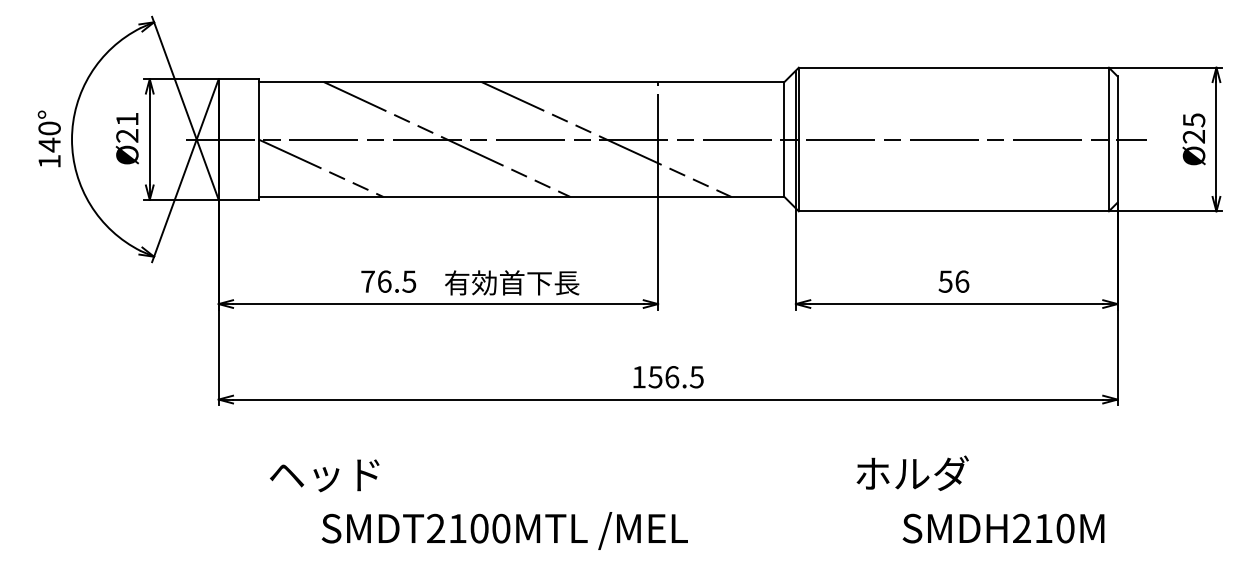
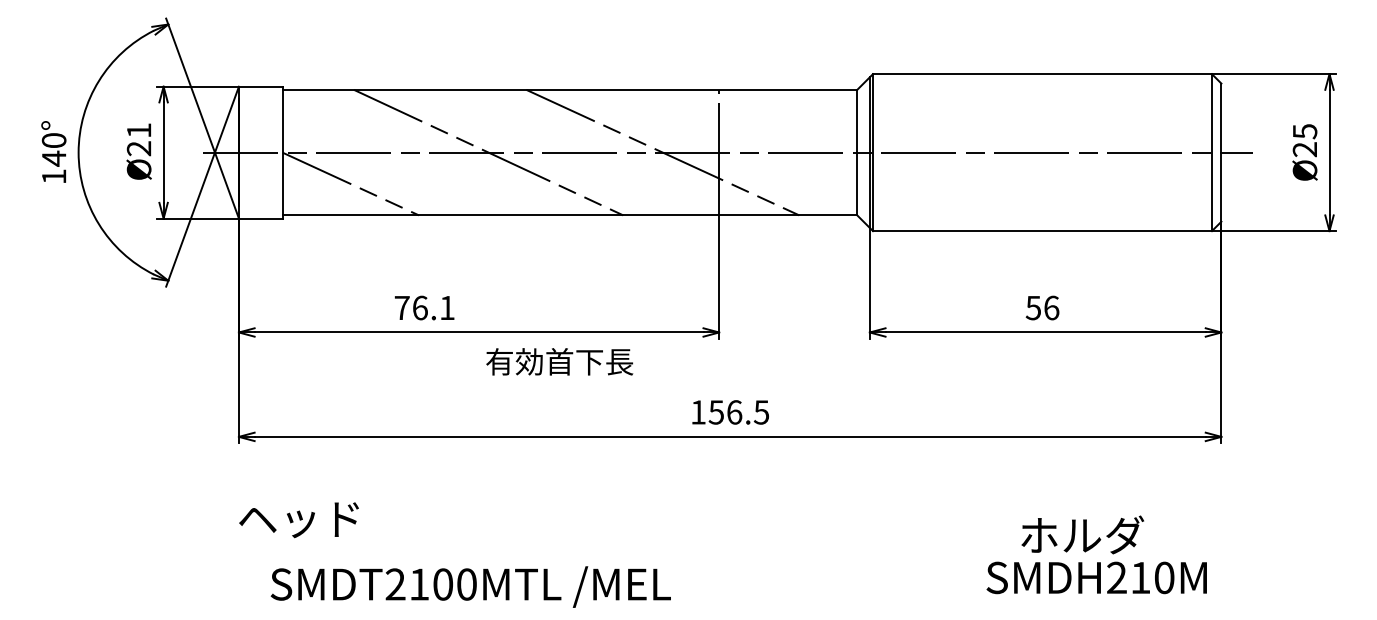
text: (409, 281) -> (447, 307), 76.5 -> 76.1
text: (512, 282) -> (560, 361), moved
text: (912, 472) -> (1082, 534), moved
text: (324, 475) -> (298, 519), moved
text: (504, 530) -> (470, 586), moved

